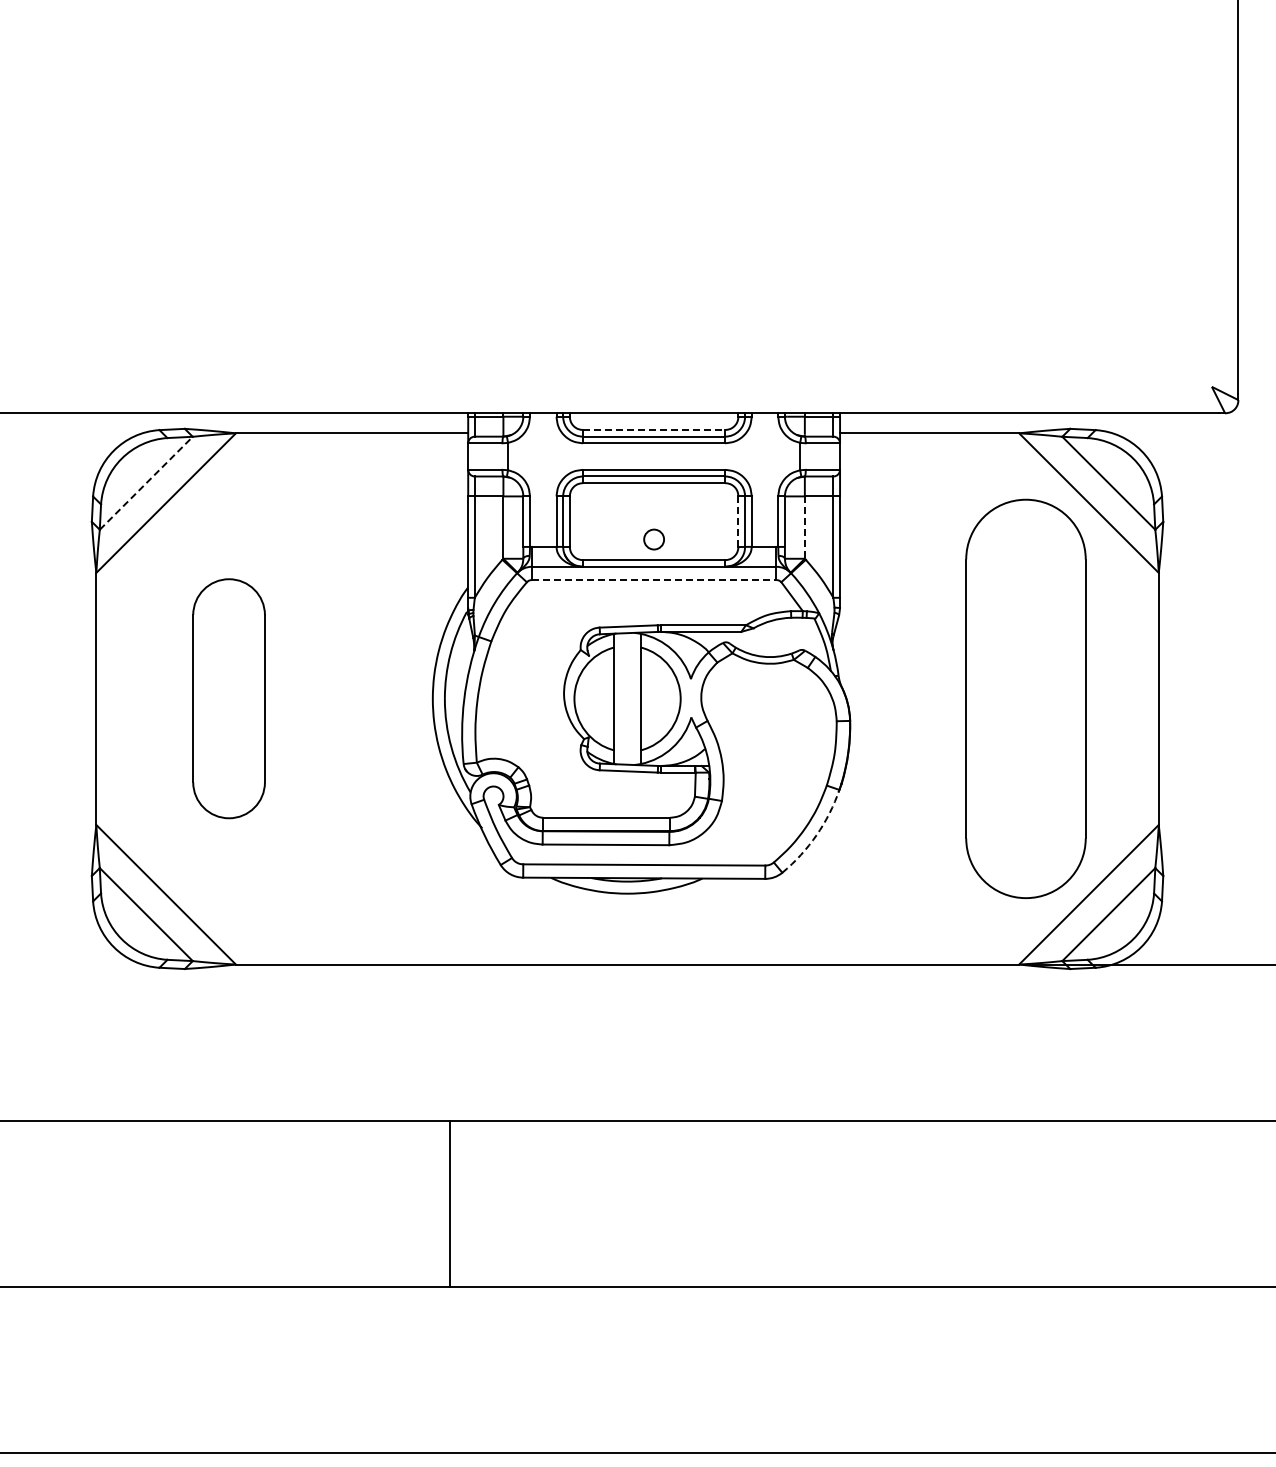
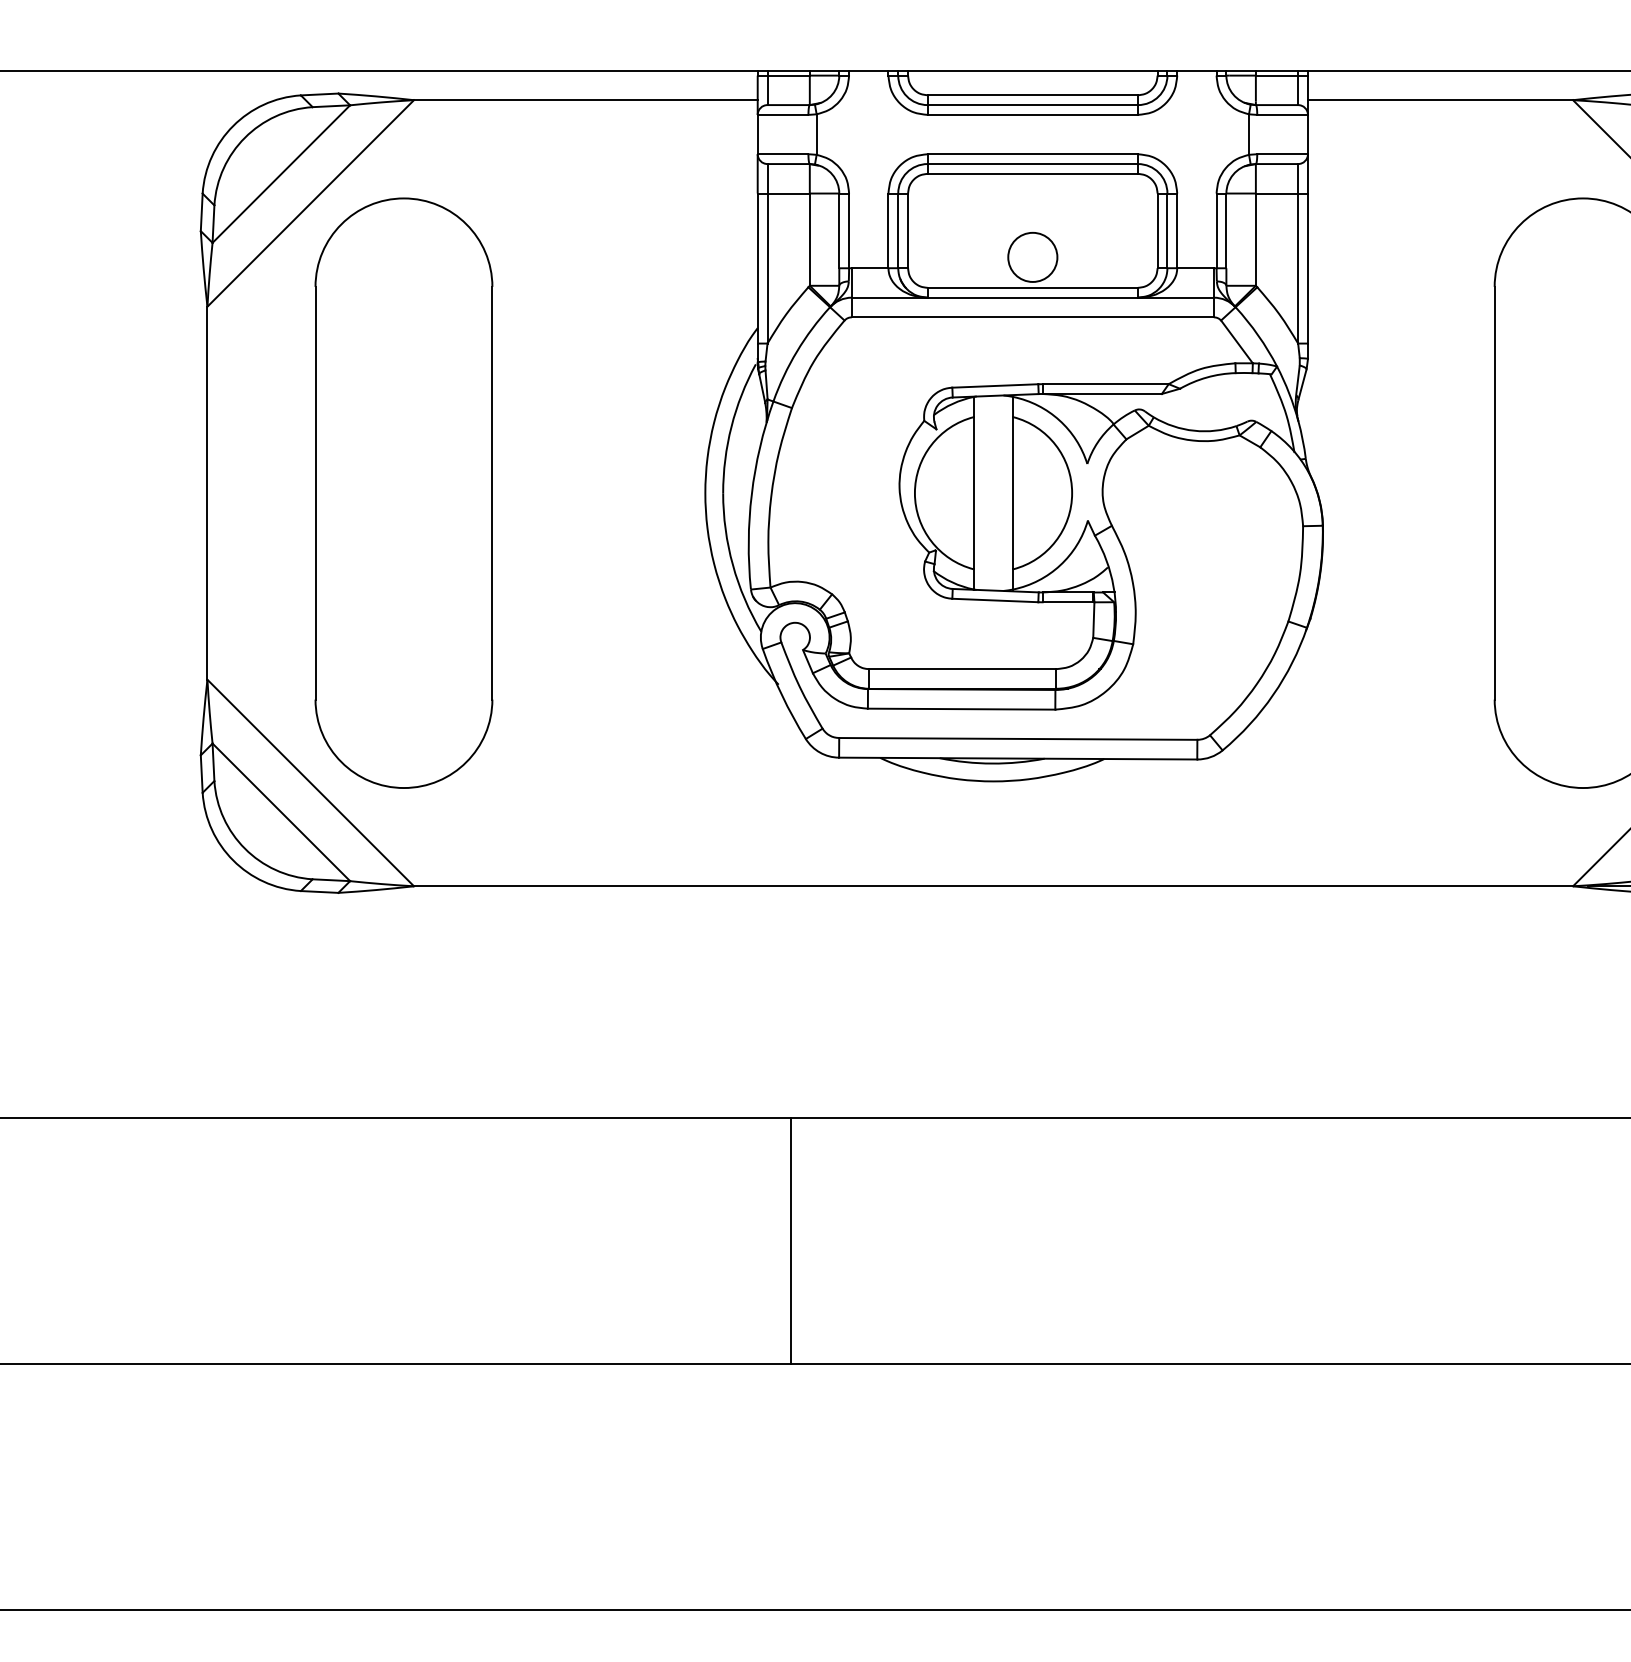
line: (654, 430) -> (1033, 95), dashed -> solid
line: (146, 483) -> (281, 174), dashed -> solid
line: (738, 521) -> (1157, 230), dashed -> solid
line: (804, 528) -> (1255, 241), dashed -> solid
circle: (653, 539) -> (1031, 257), size x1.67
line: (654, 580) -> (1033, 317), dashed -> solid
part: (228, 698) -> (402, 492), size x1.67
arc: (816, 835) -> (1273, 695), dashed -> solid
line: (449, 1204) -> (790, 1241), moved

